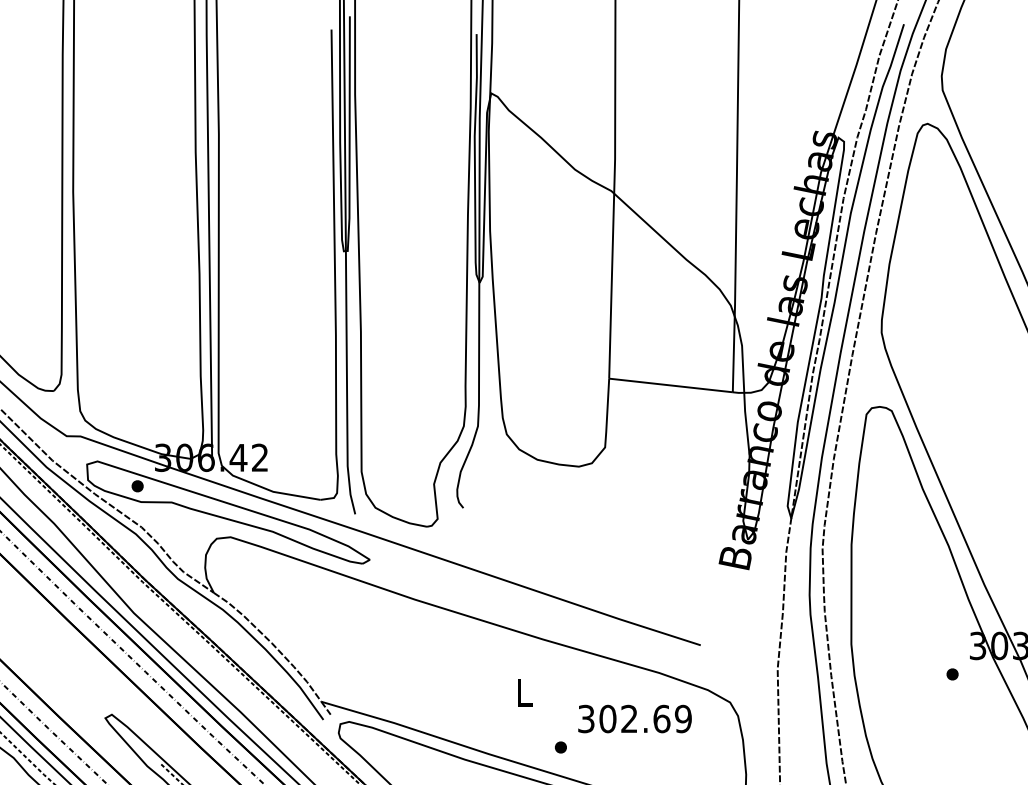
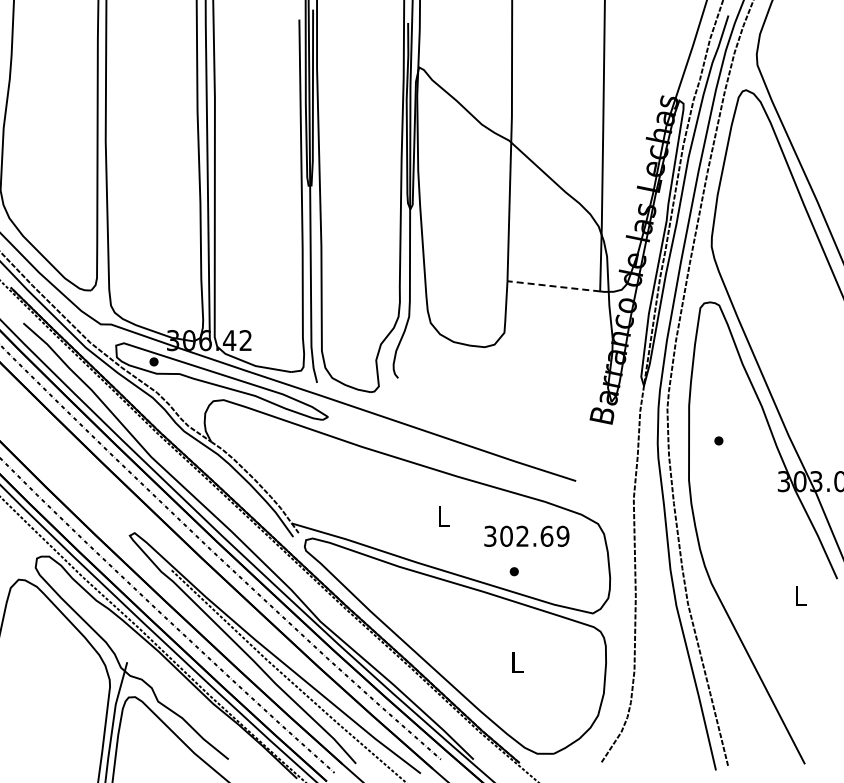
line: (670, 385) -> (553, 286), solid -> dashed
part: (952, 673) -> (718, 440), moved
part: (559, 747) -> (513, 571), moved

